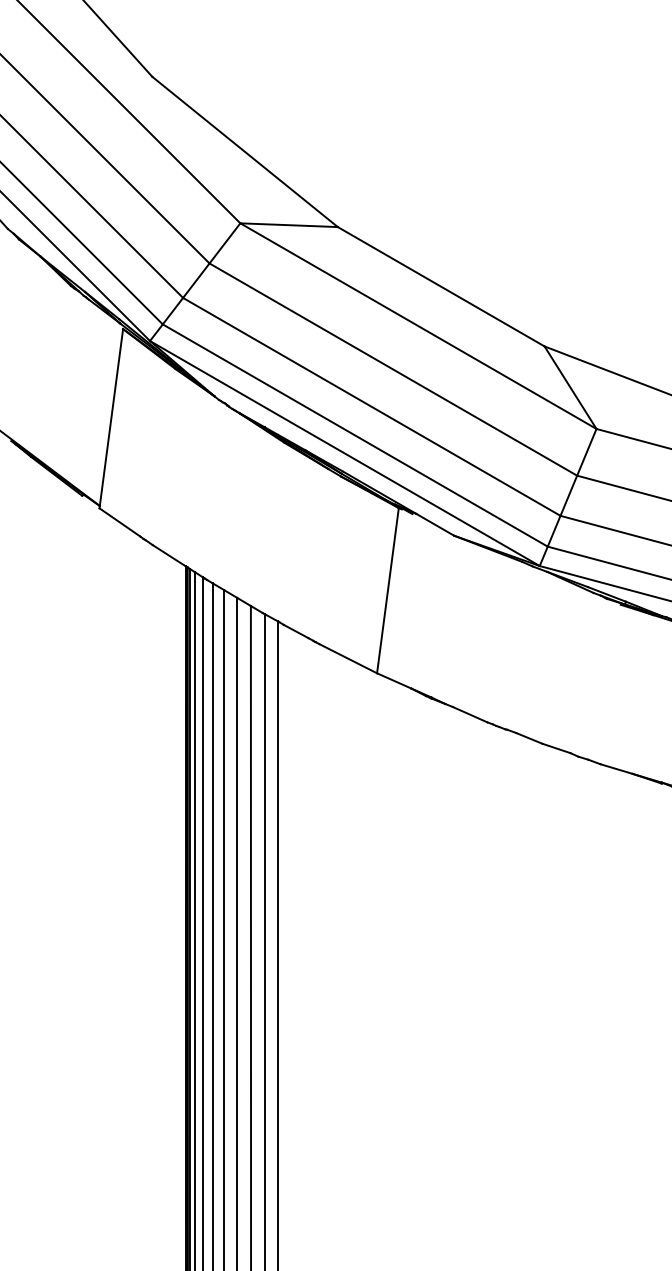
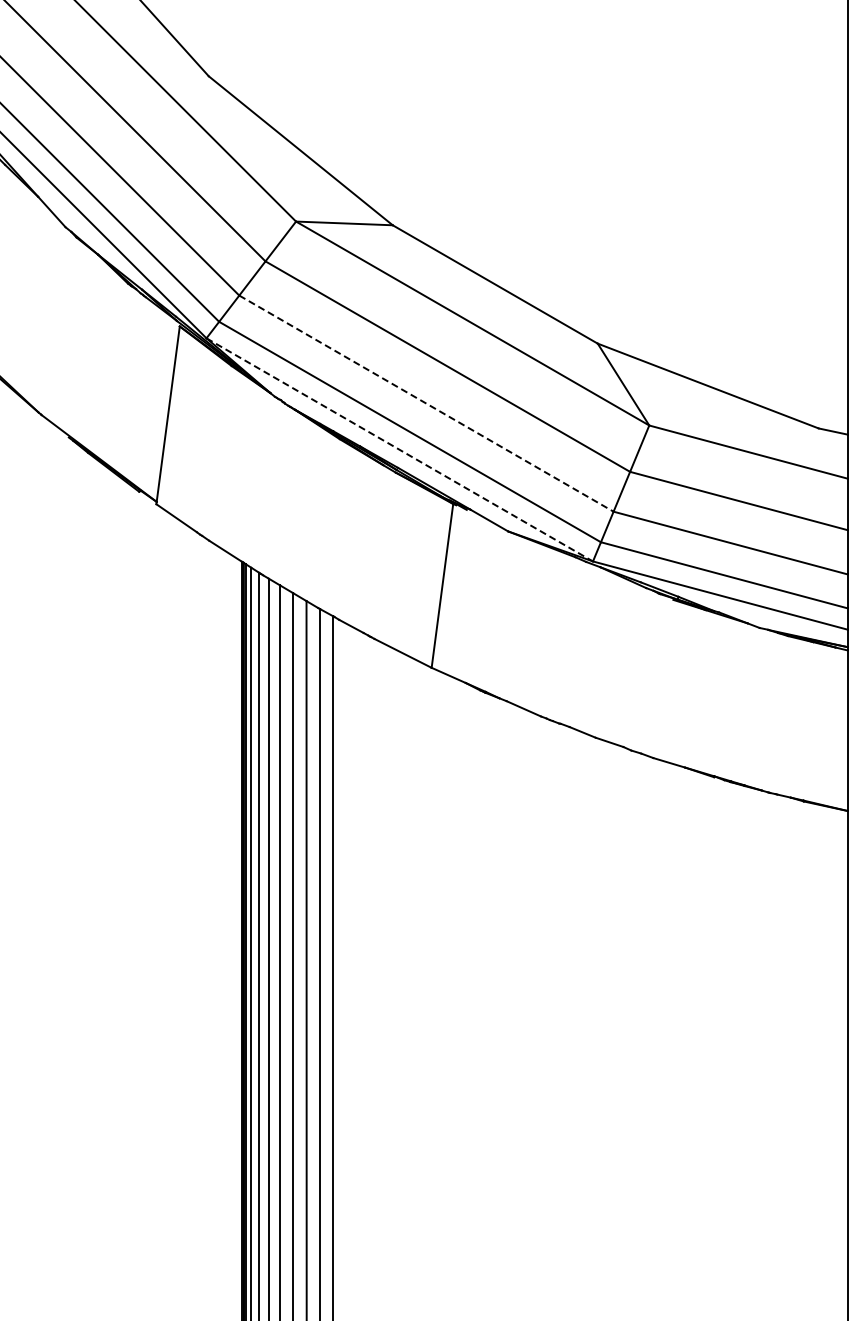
line: (371, 406) -> (426, 403), solid -> dashed
line: (345, 454) -> (400, 450), solid -> dashed

